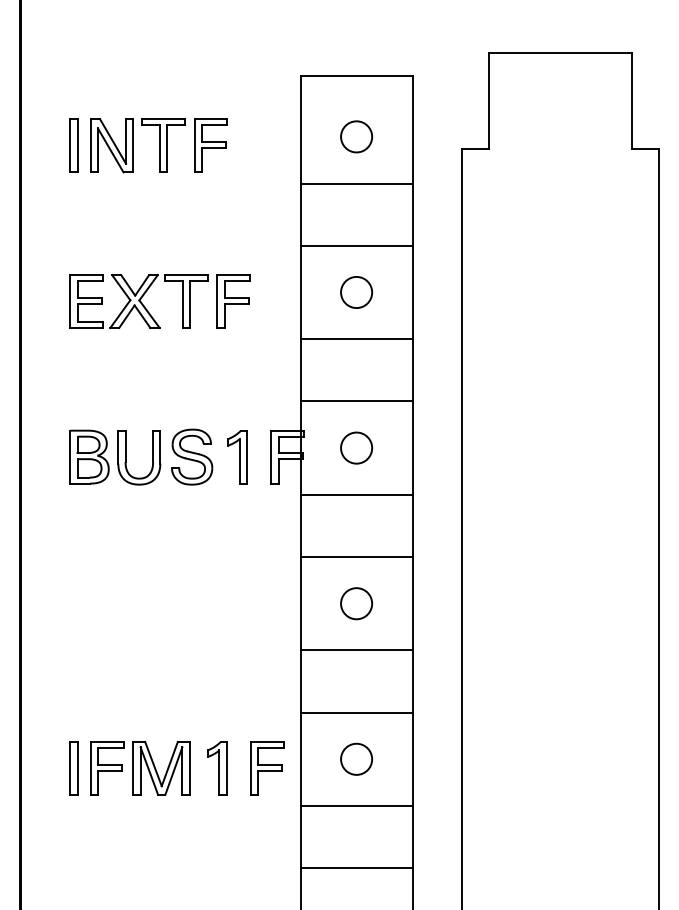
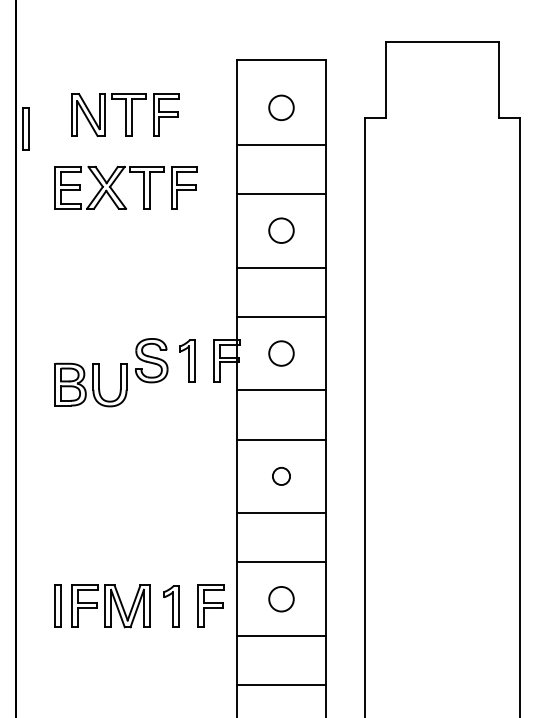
part: (72, 145) -> (25, 128), moved
part: (146, 307) -> (115, 192), moved
part: (114, 456) -> (90, 384), moved
circle: (356, 603) -> (281, 476), size x0.7

